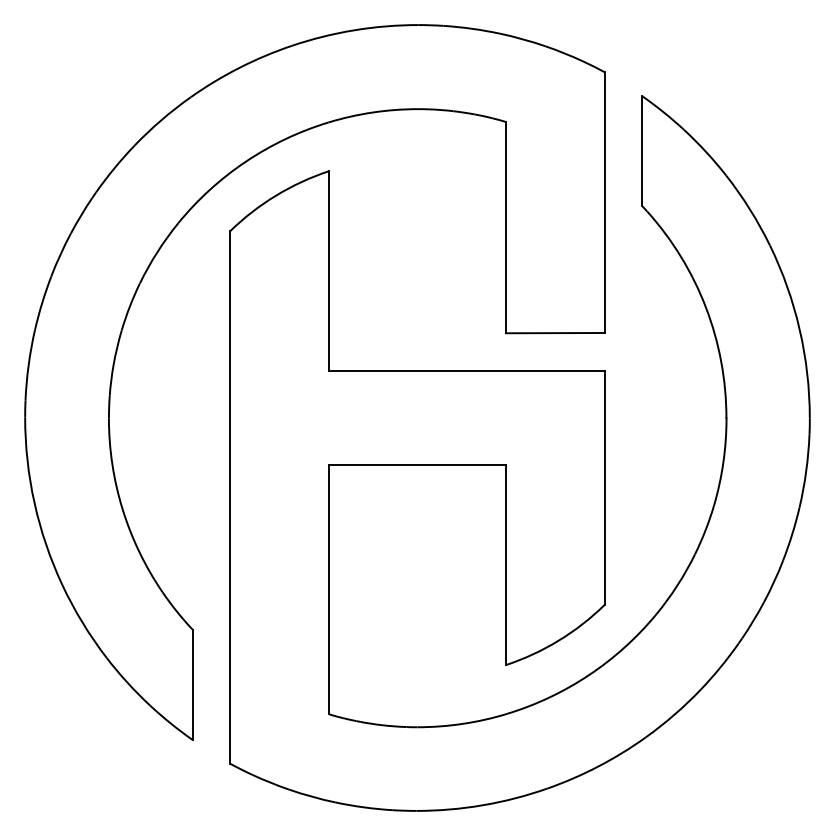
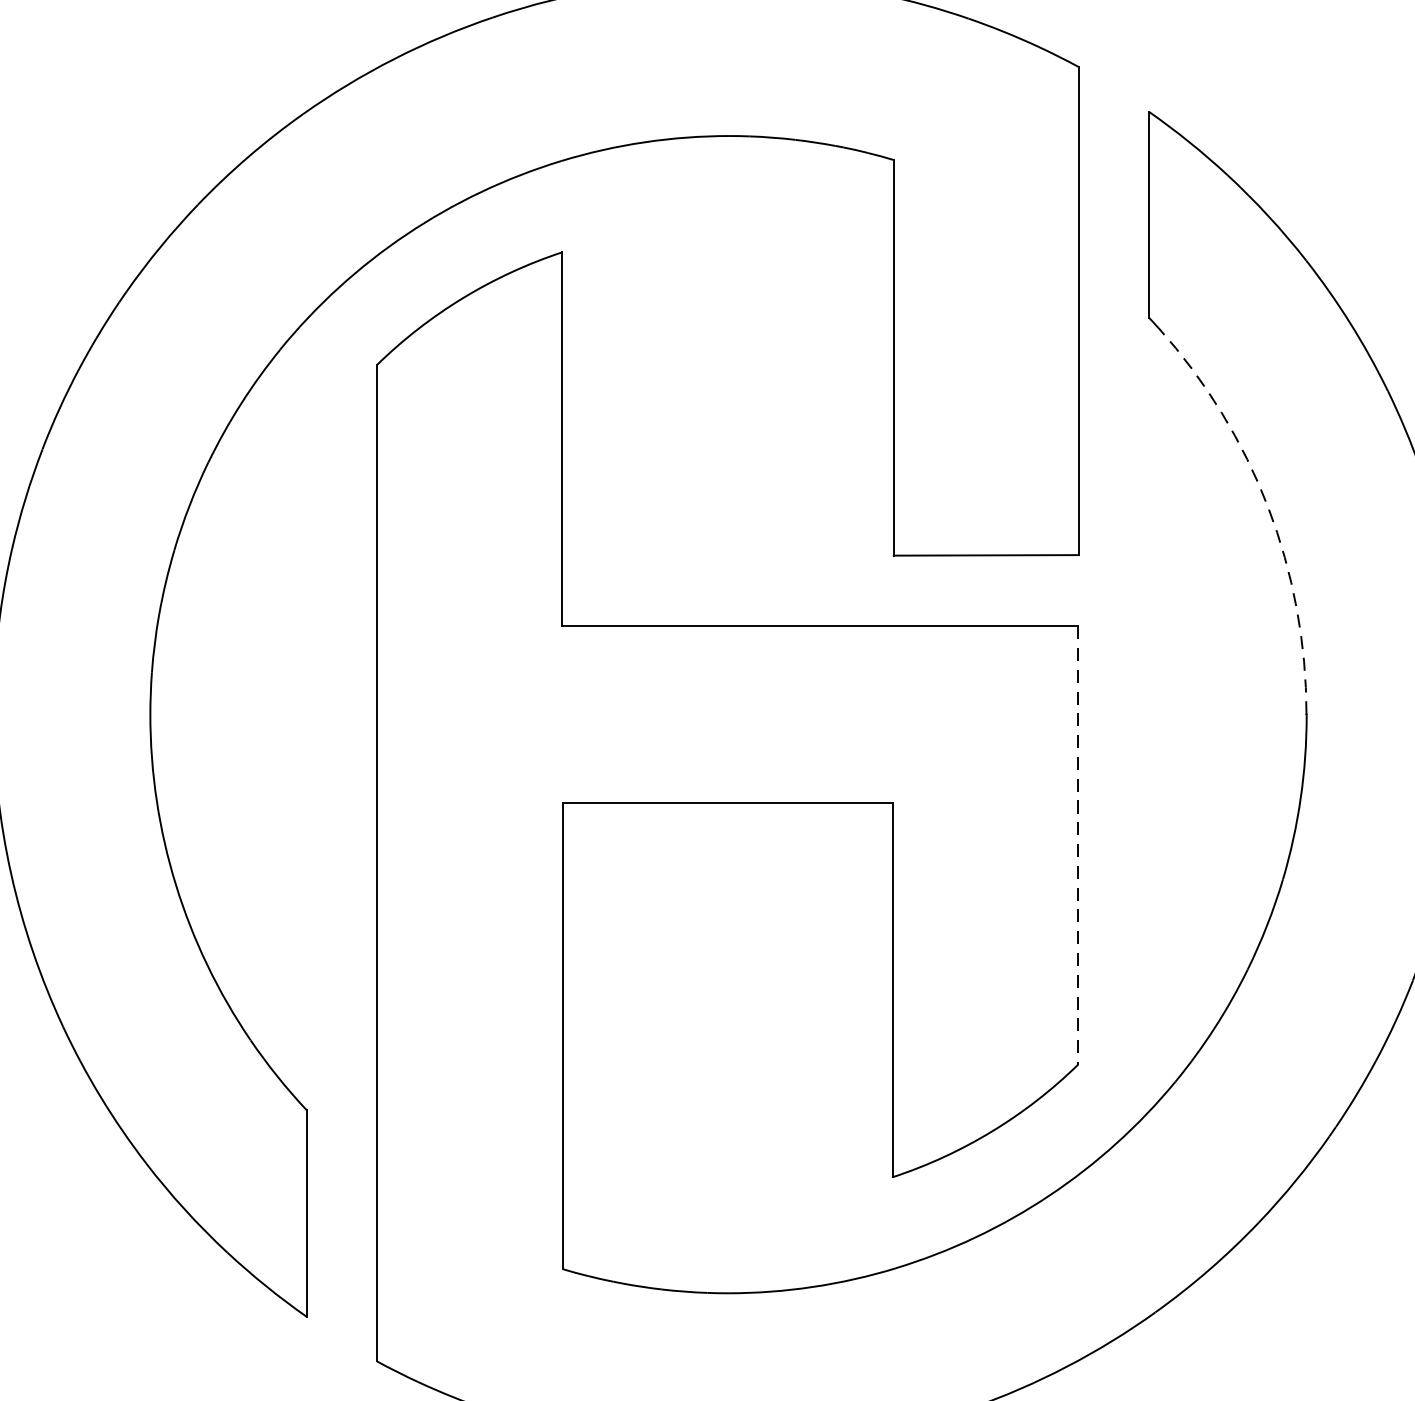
arc: (705, 307) -> (1267, 507), solid -> dashed
line: (604, 488) -> (1078, 846), solid -> dashed

